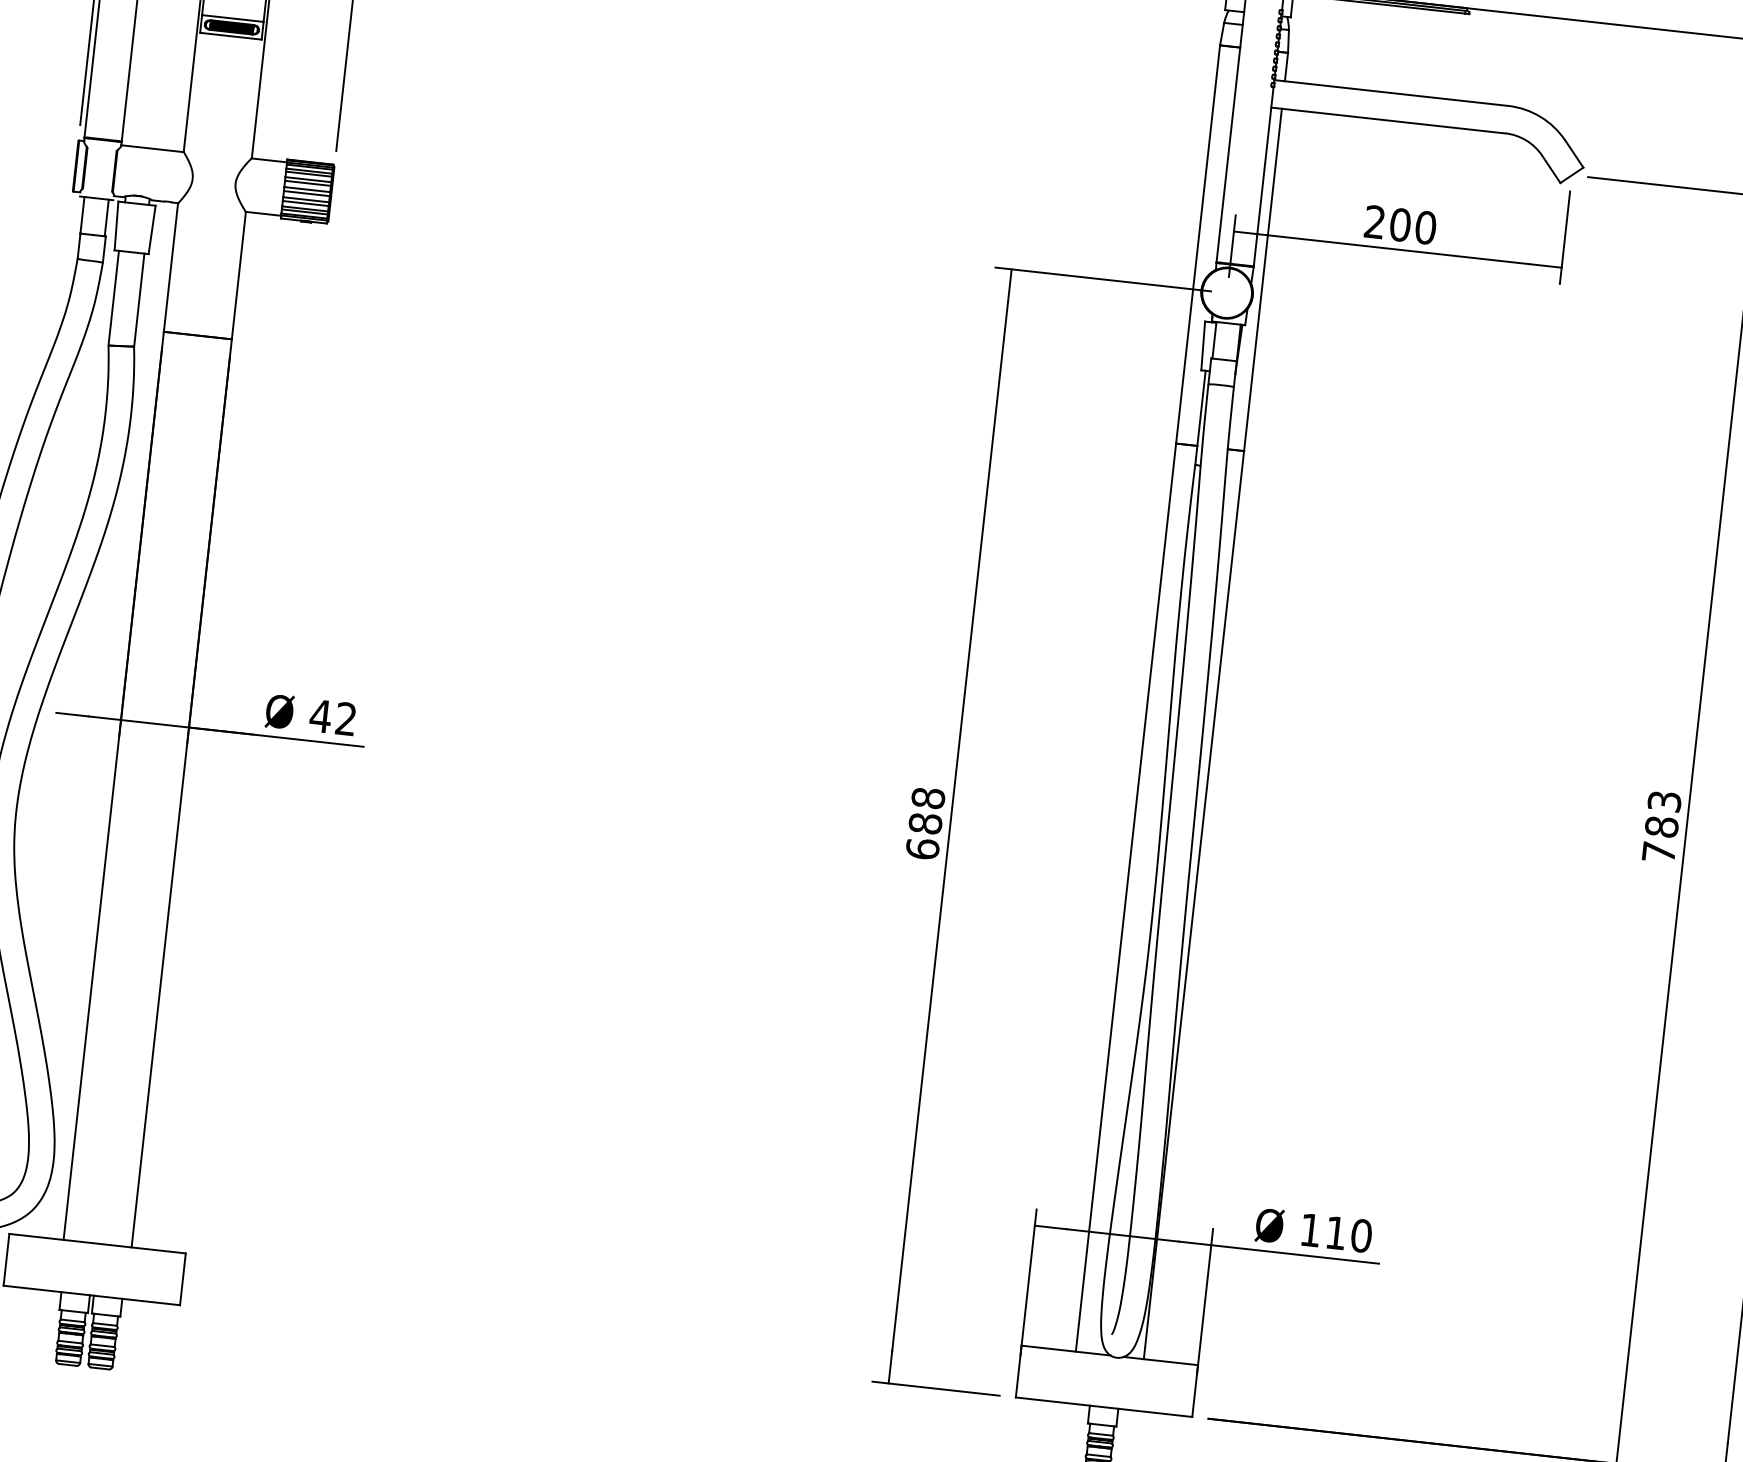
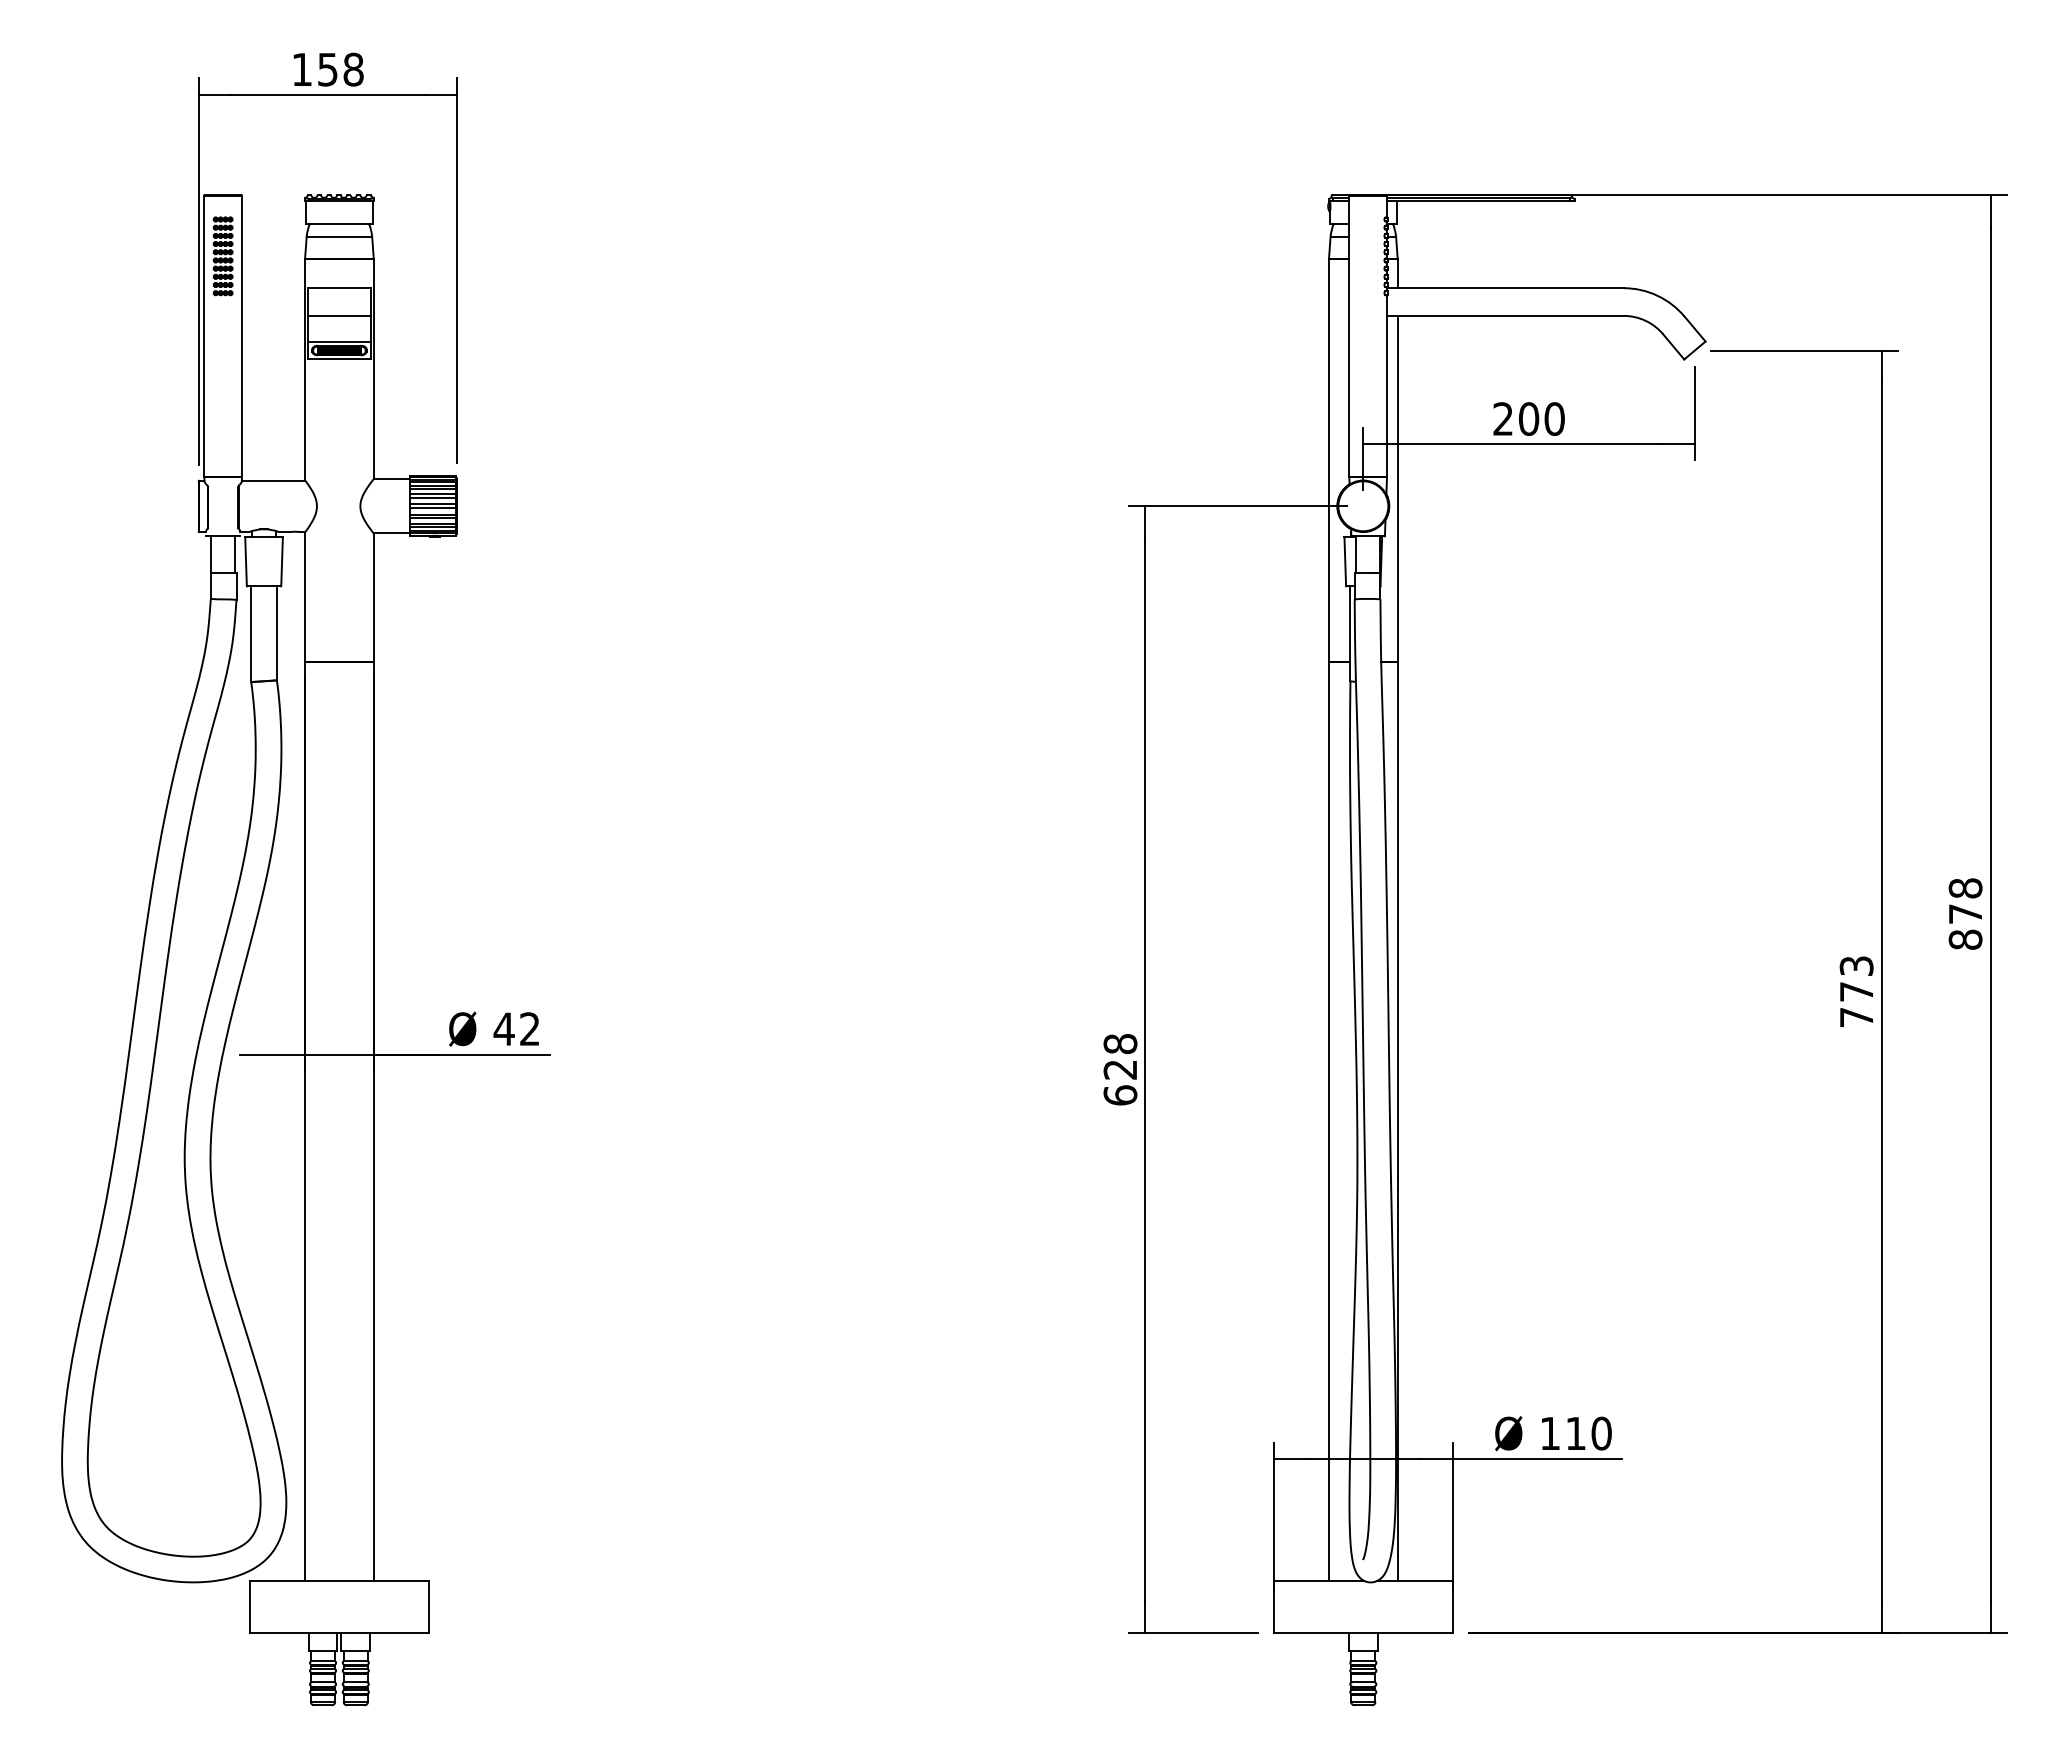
text: (925, 823) -> (1120, 1069), 688 -> 628
text: (1661, 826) -> (1856, 991), 783 -> 773

